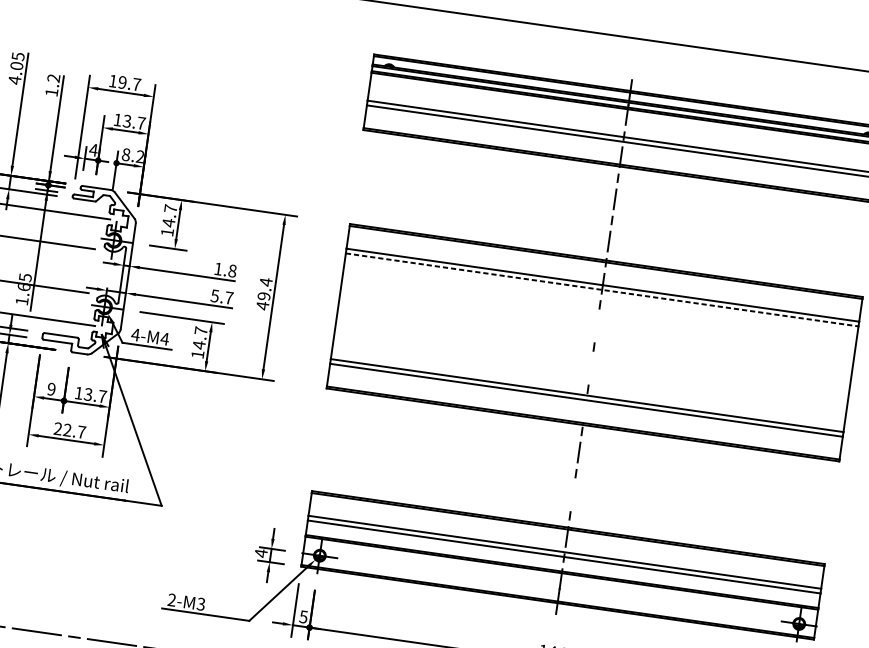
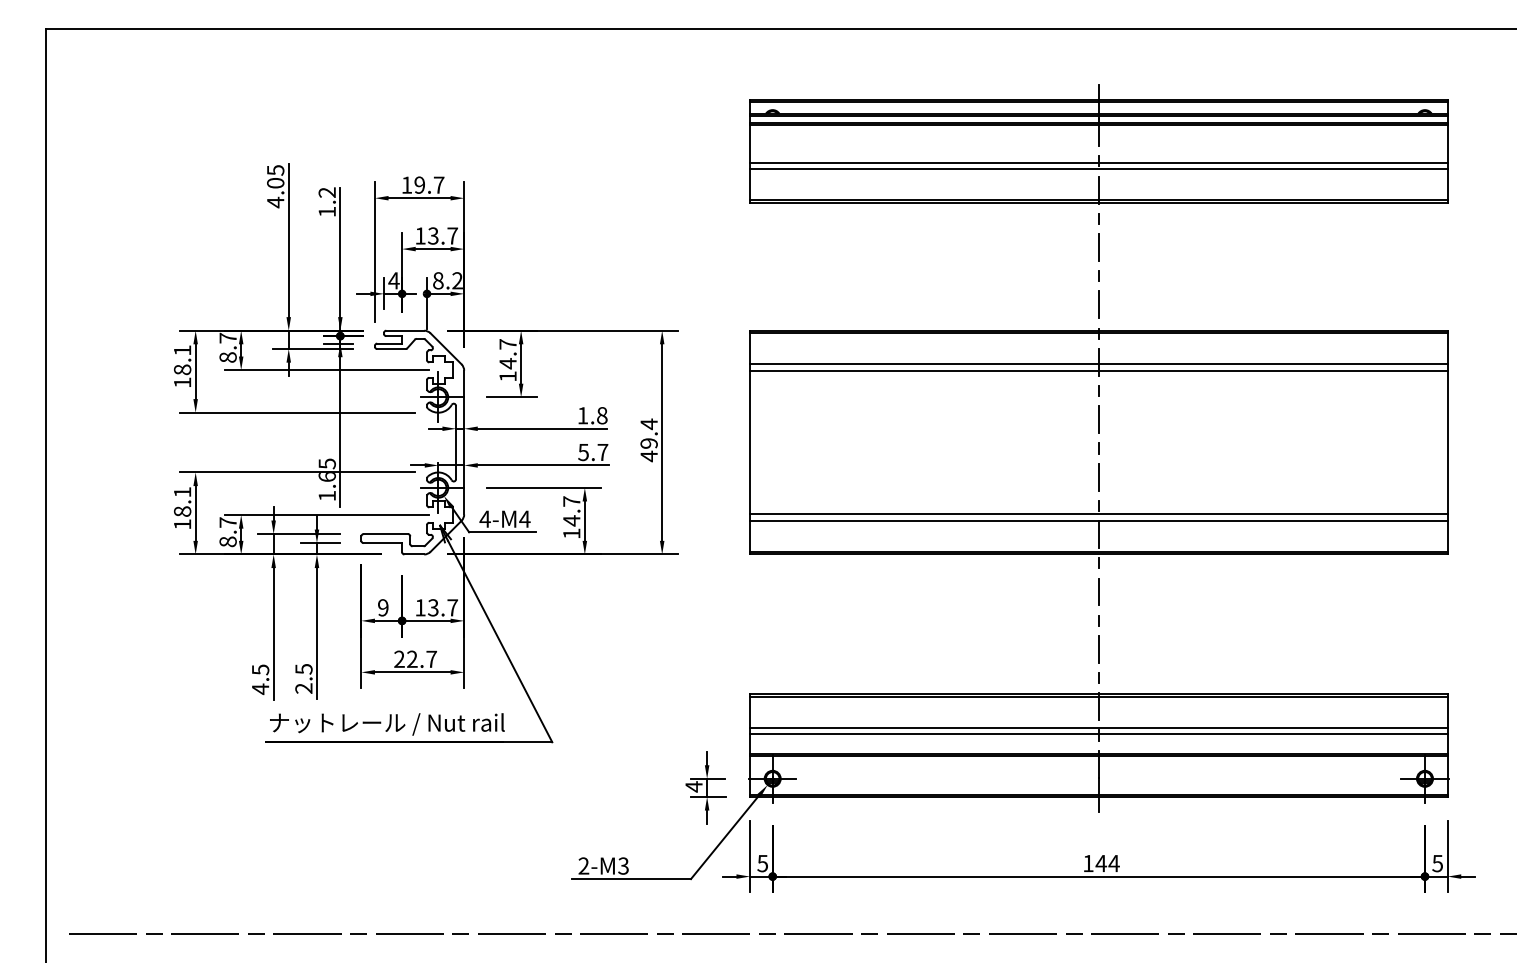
line: (601, 289) -> (1098, 370), dashed -> solid
line: (596, 325) -> (1098, 419), added
line: (590, 367) -> (1098, 476), added
line: (584, 410) -> (1098, 534), added
line: (572, 494) -> (1098, 649), added

